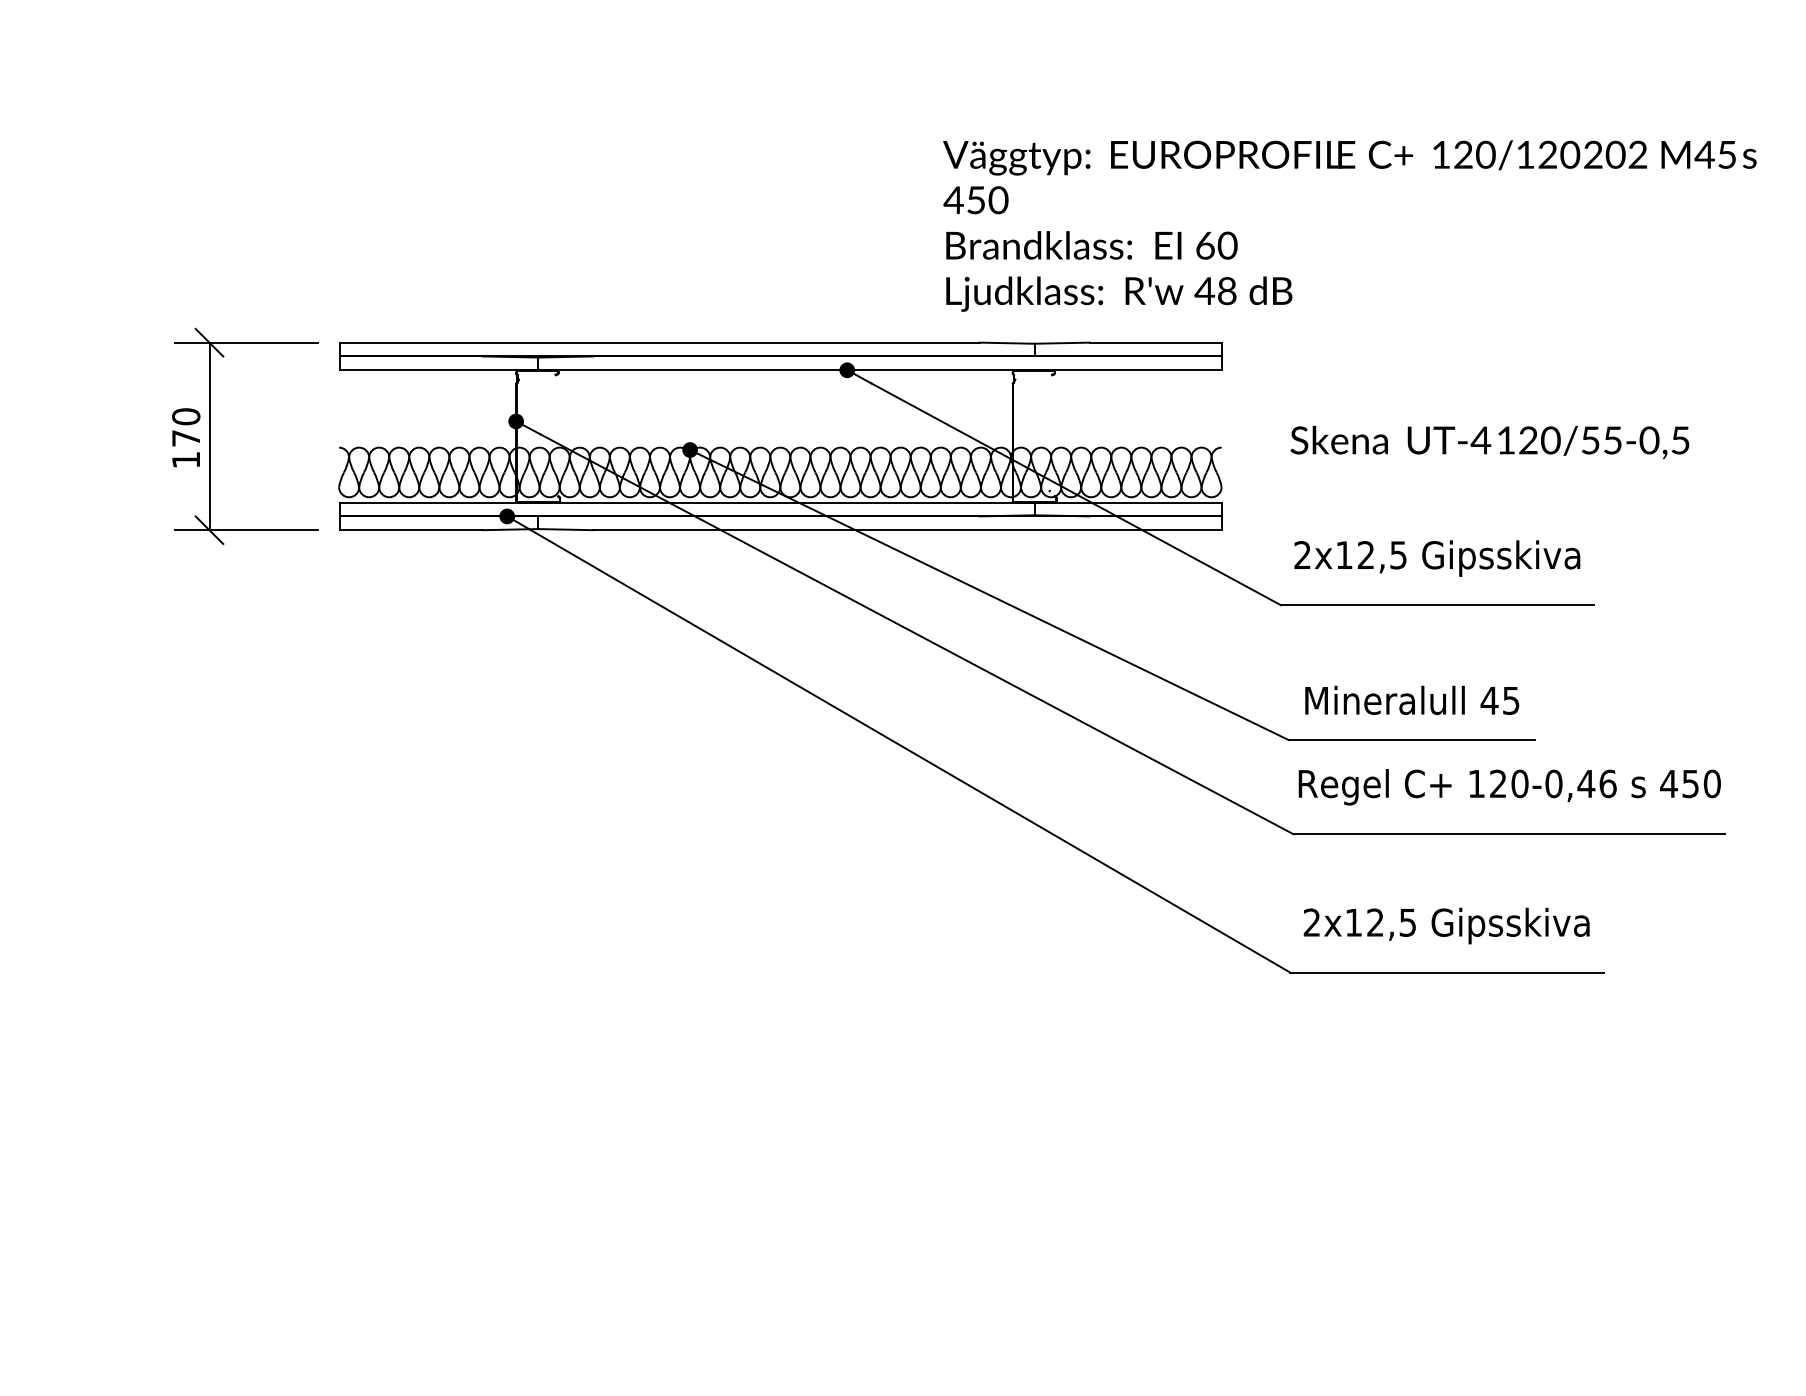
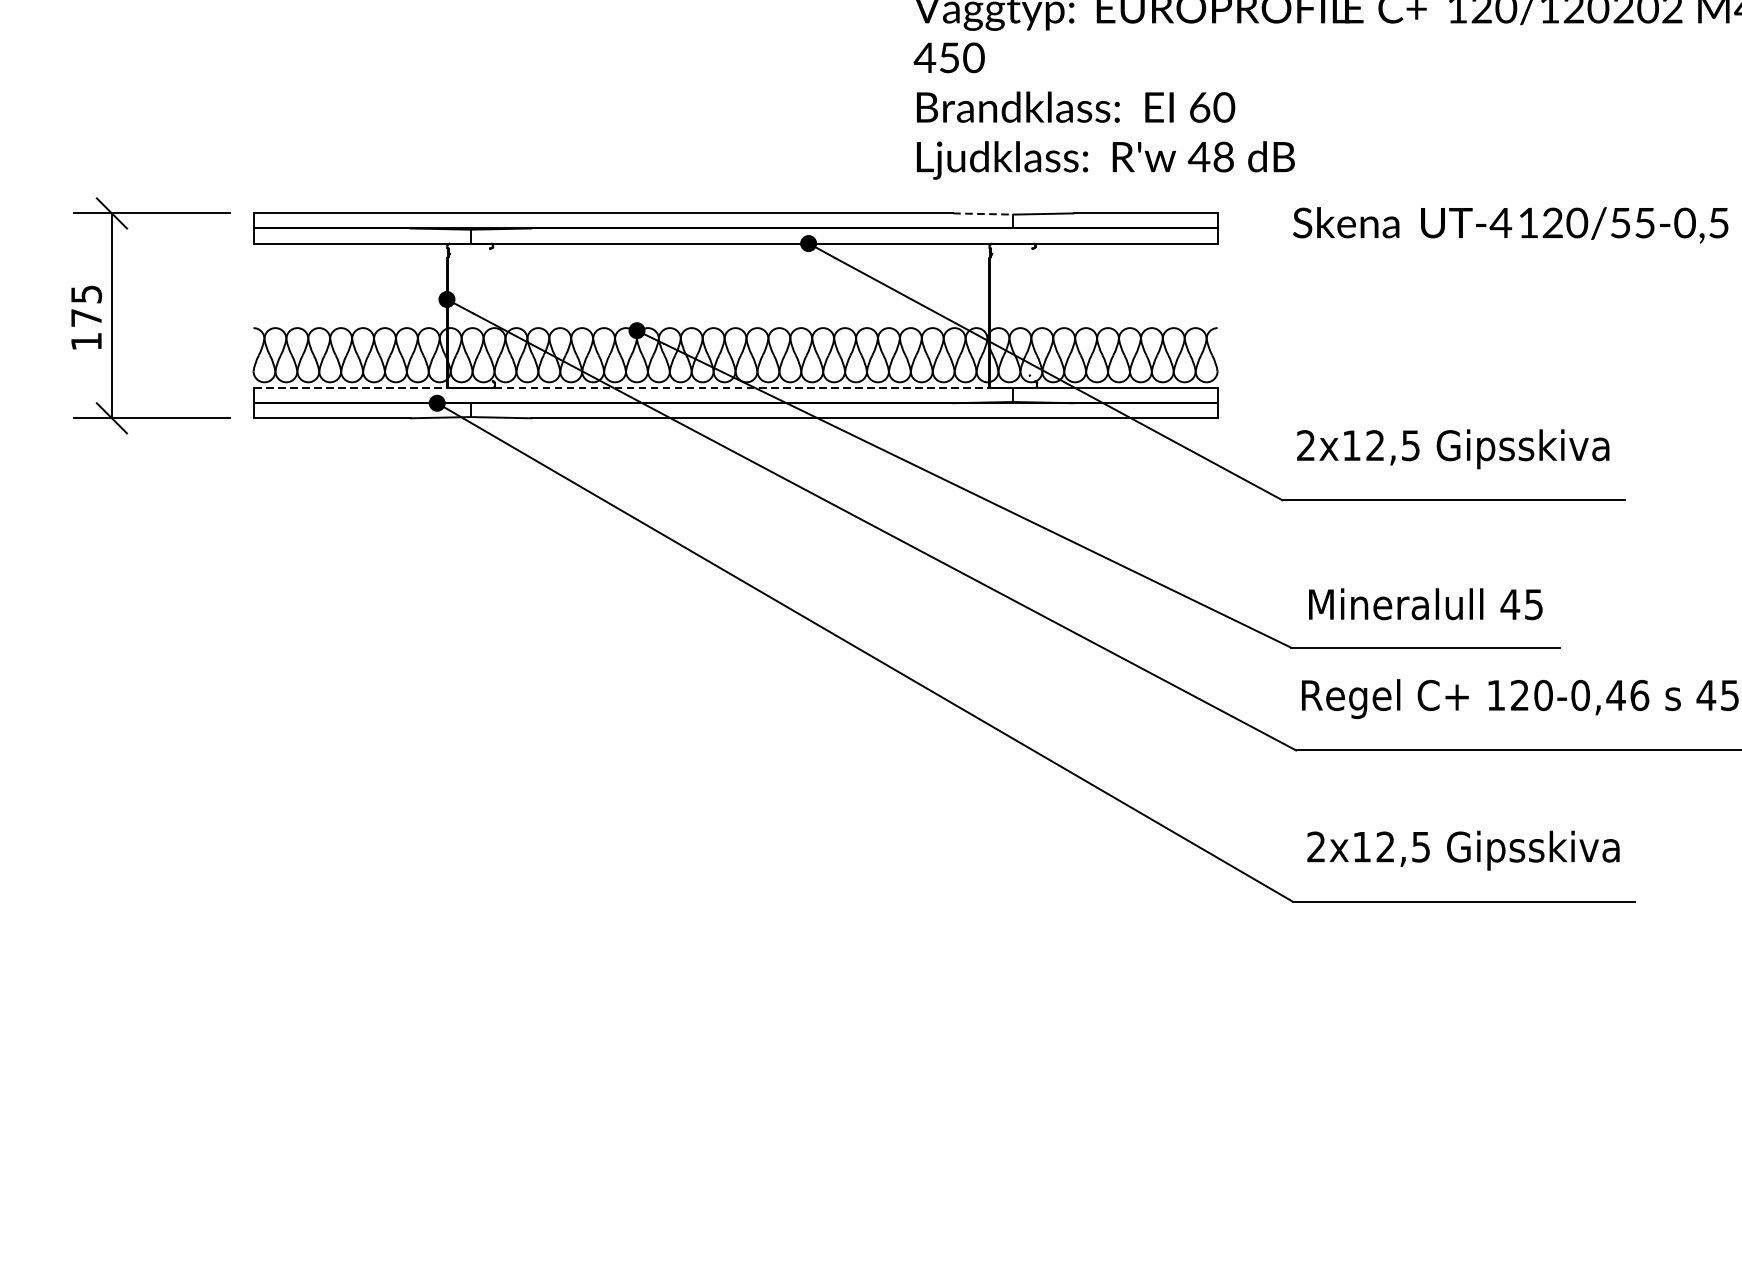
line: (1007, 343) -> (983, 214), solid -> dashed
text: (186, 416) -> (86, 294), 170 -> 175
text: (1489, 442) -> (1510, 225), moved
line: (687, 502) -> (634, 388), solid -> dashed

